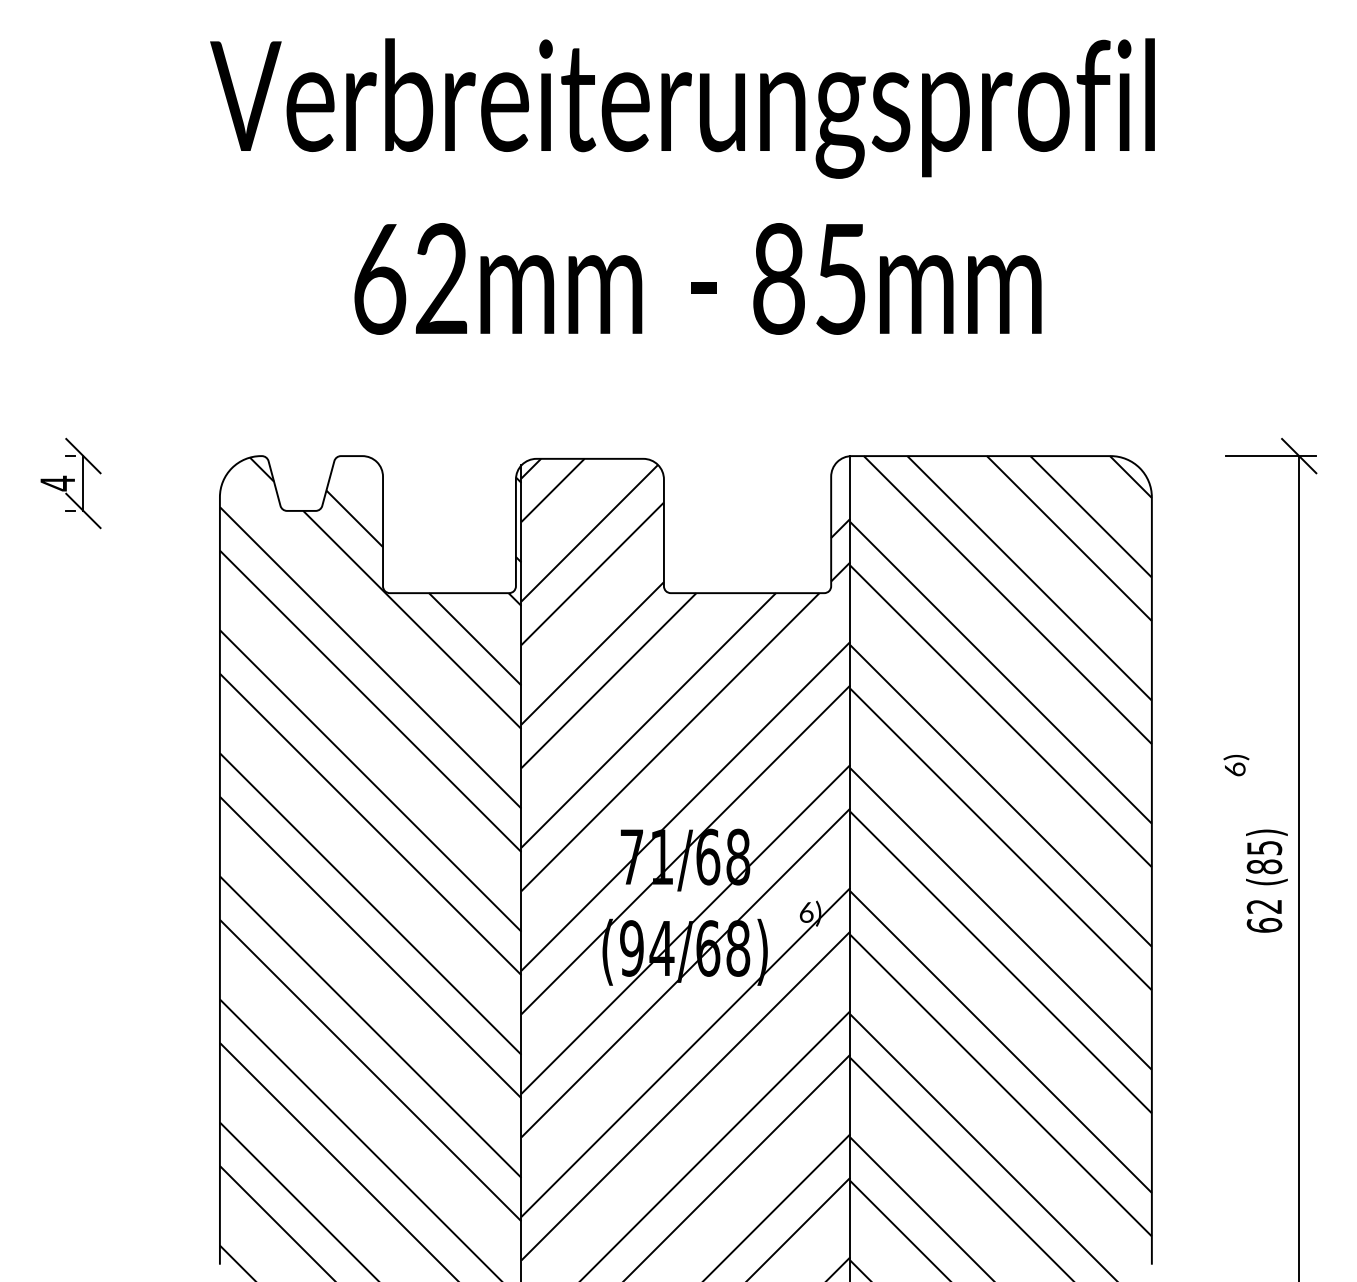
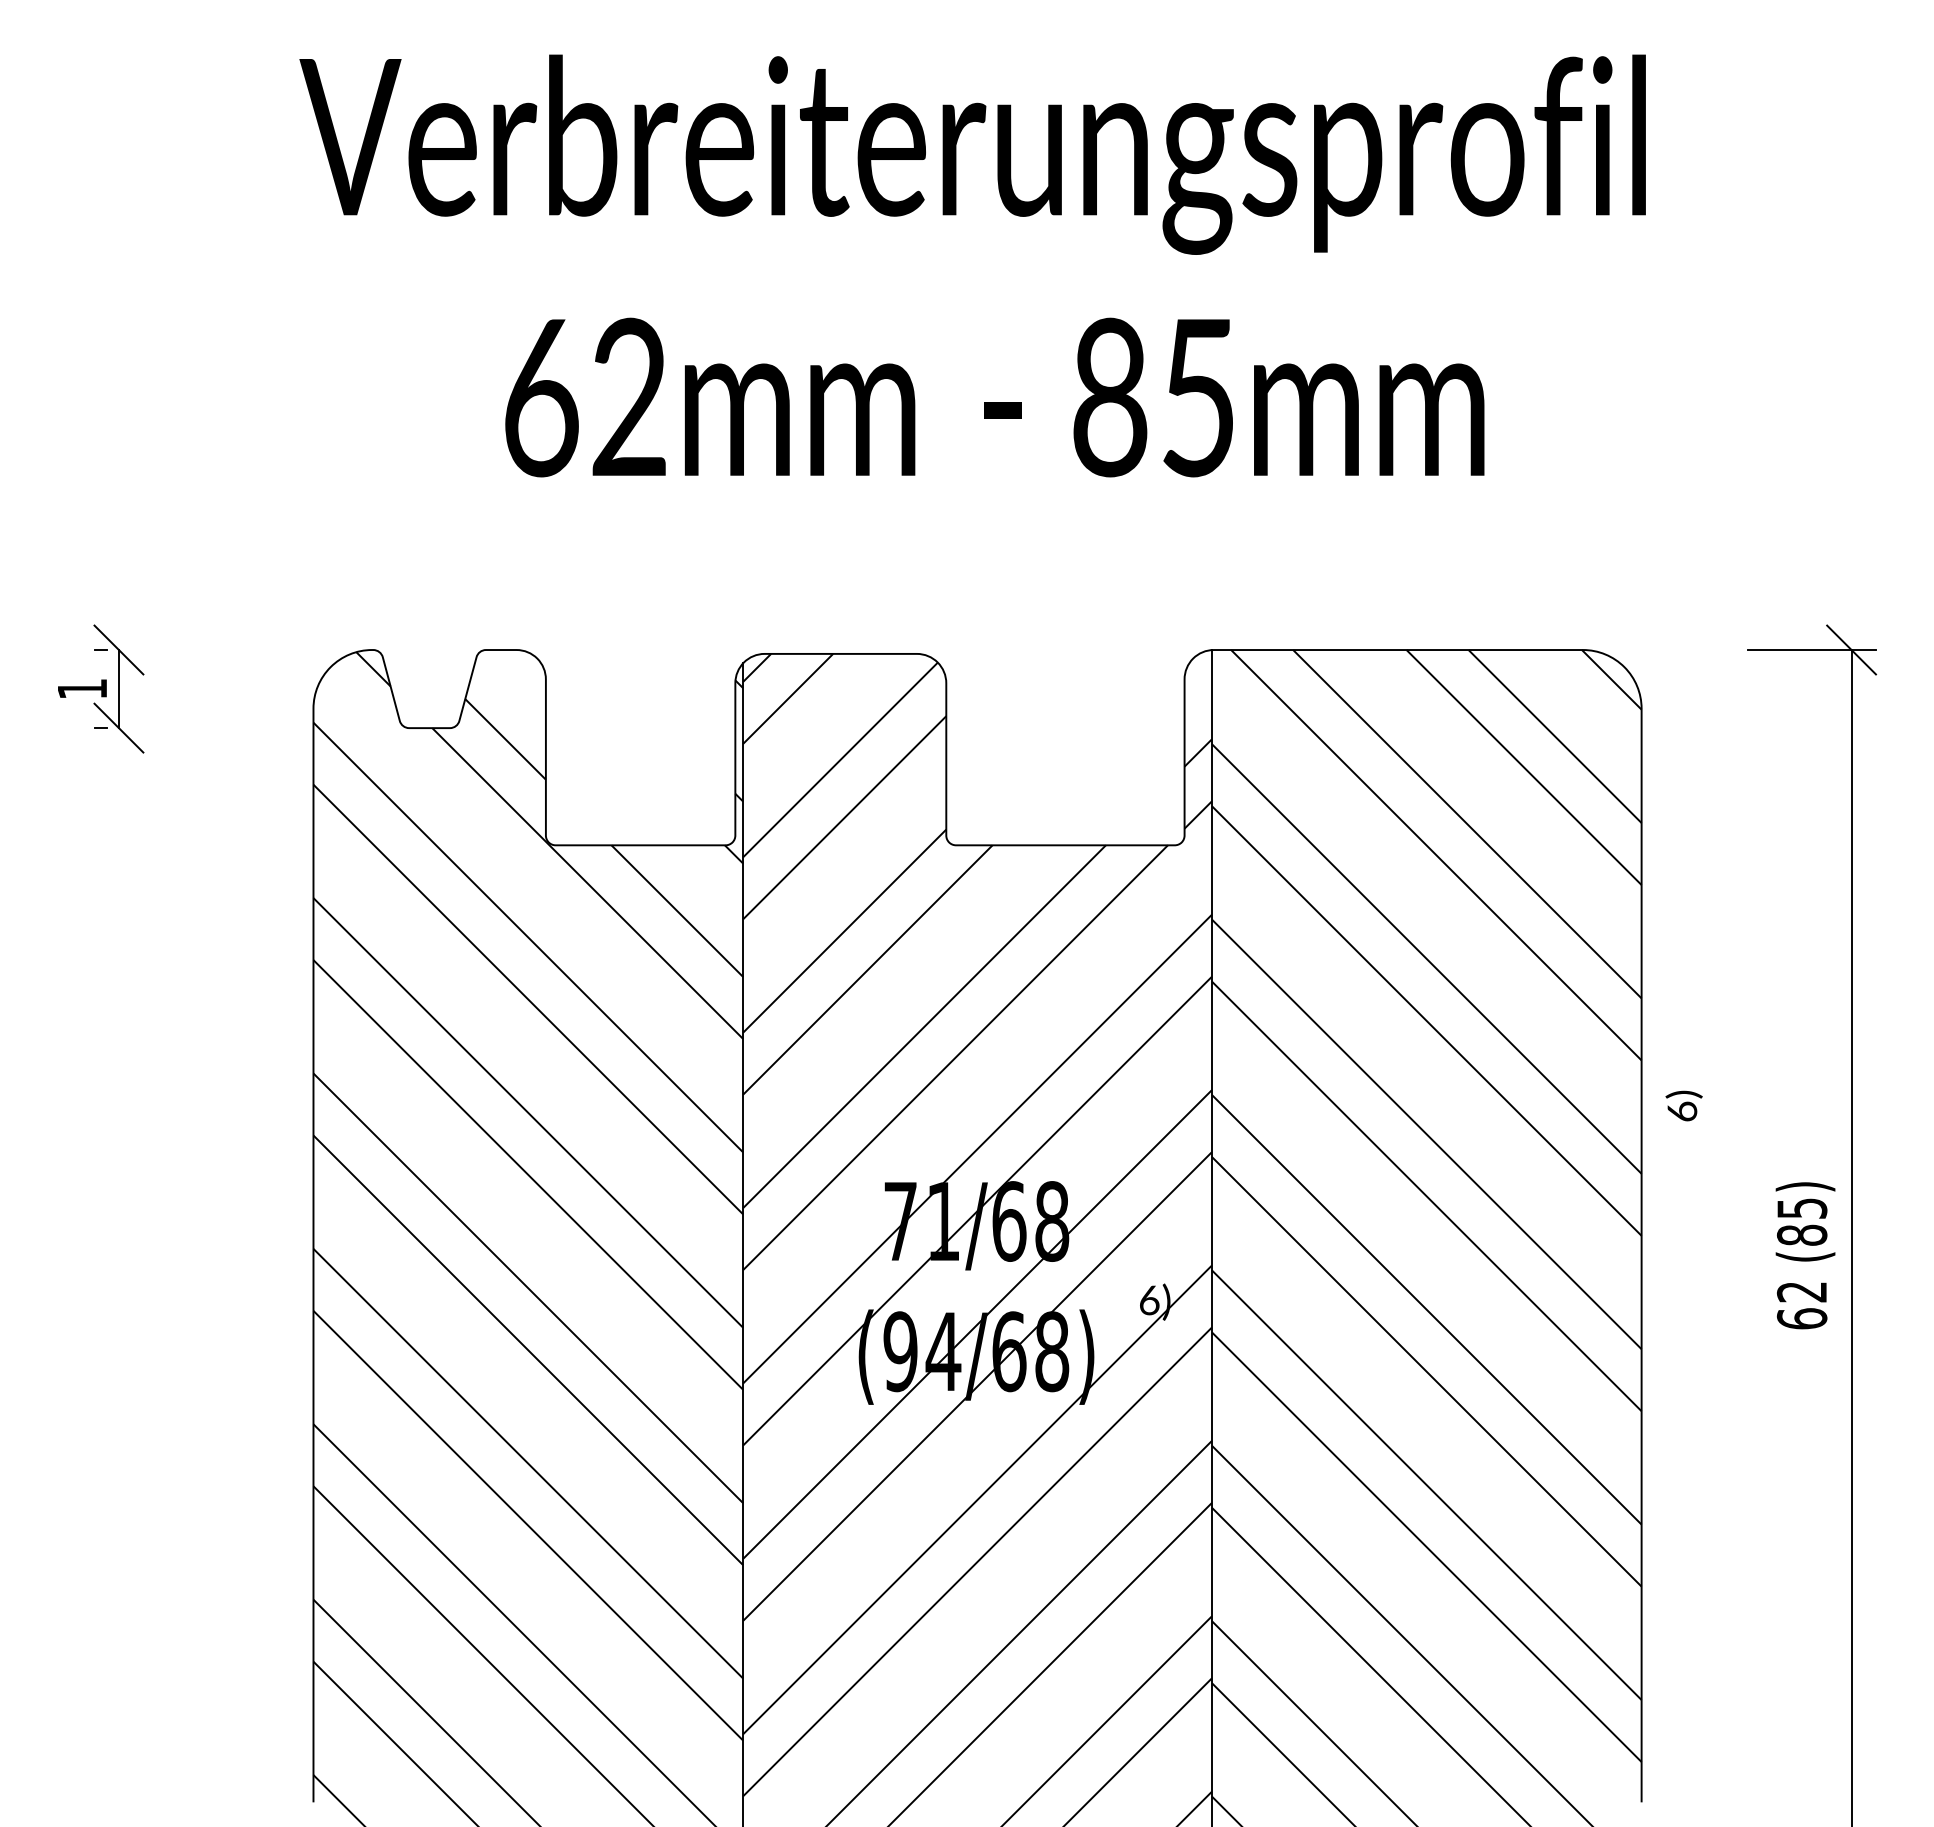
text: (57, 483) -> (82, 689), 4 -> 1
text: (1236, 765) -> (1683, 1105), moved

